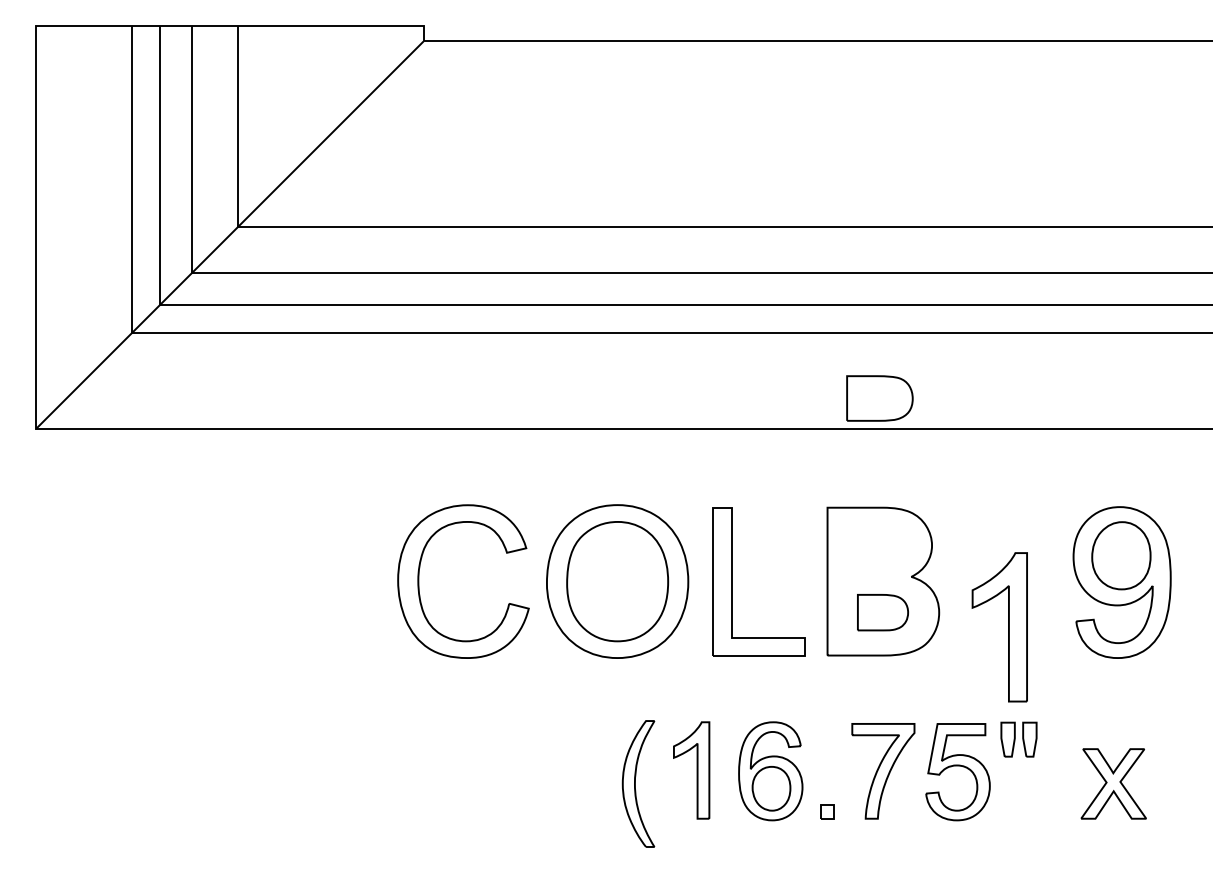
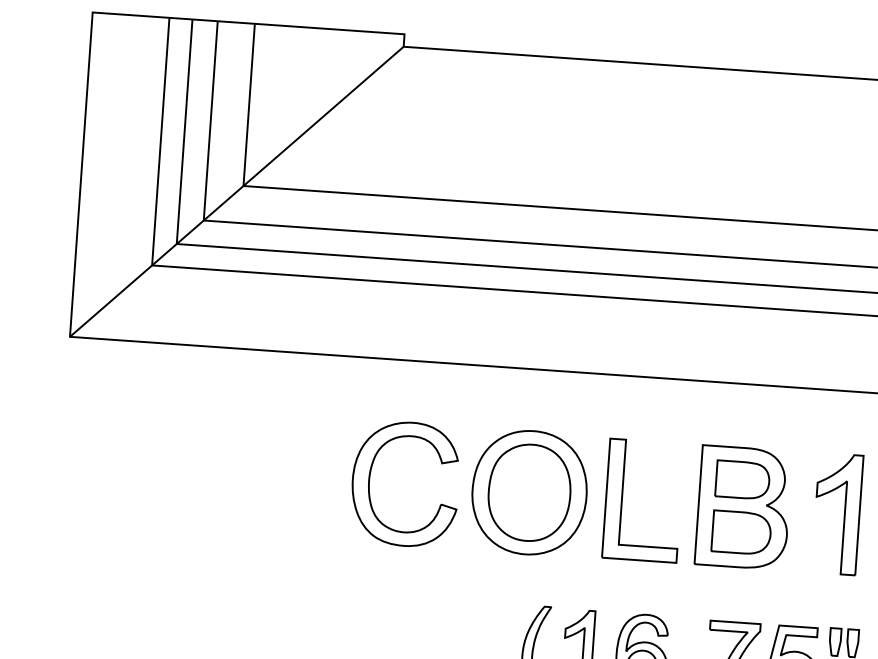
part: (879, 398) -> (742, 480), moved
part: (882, 612) -> (741, 532), size x1.43
part: (1008, 627) -> (844, 514), moved

